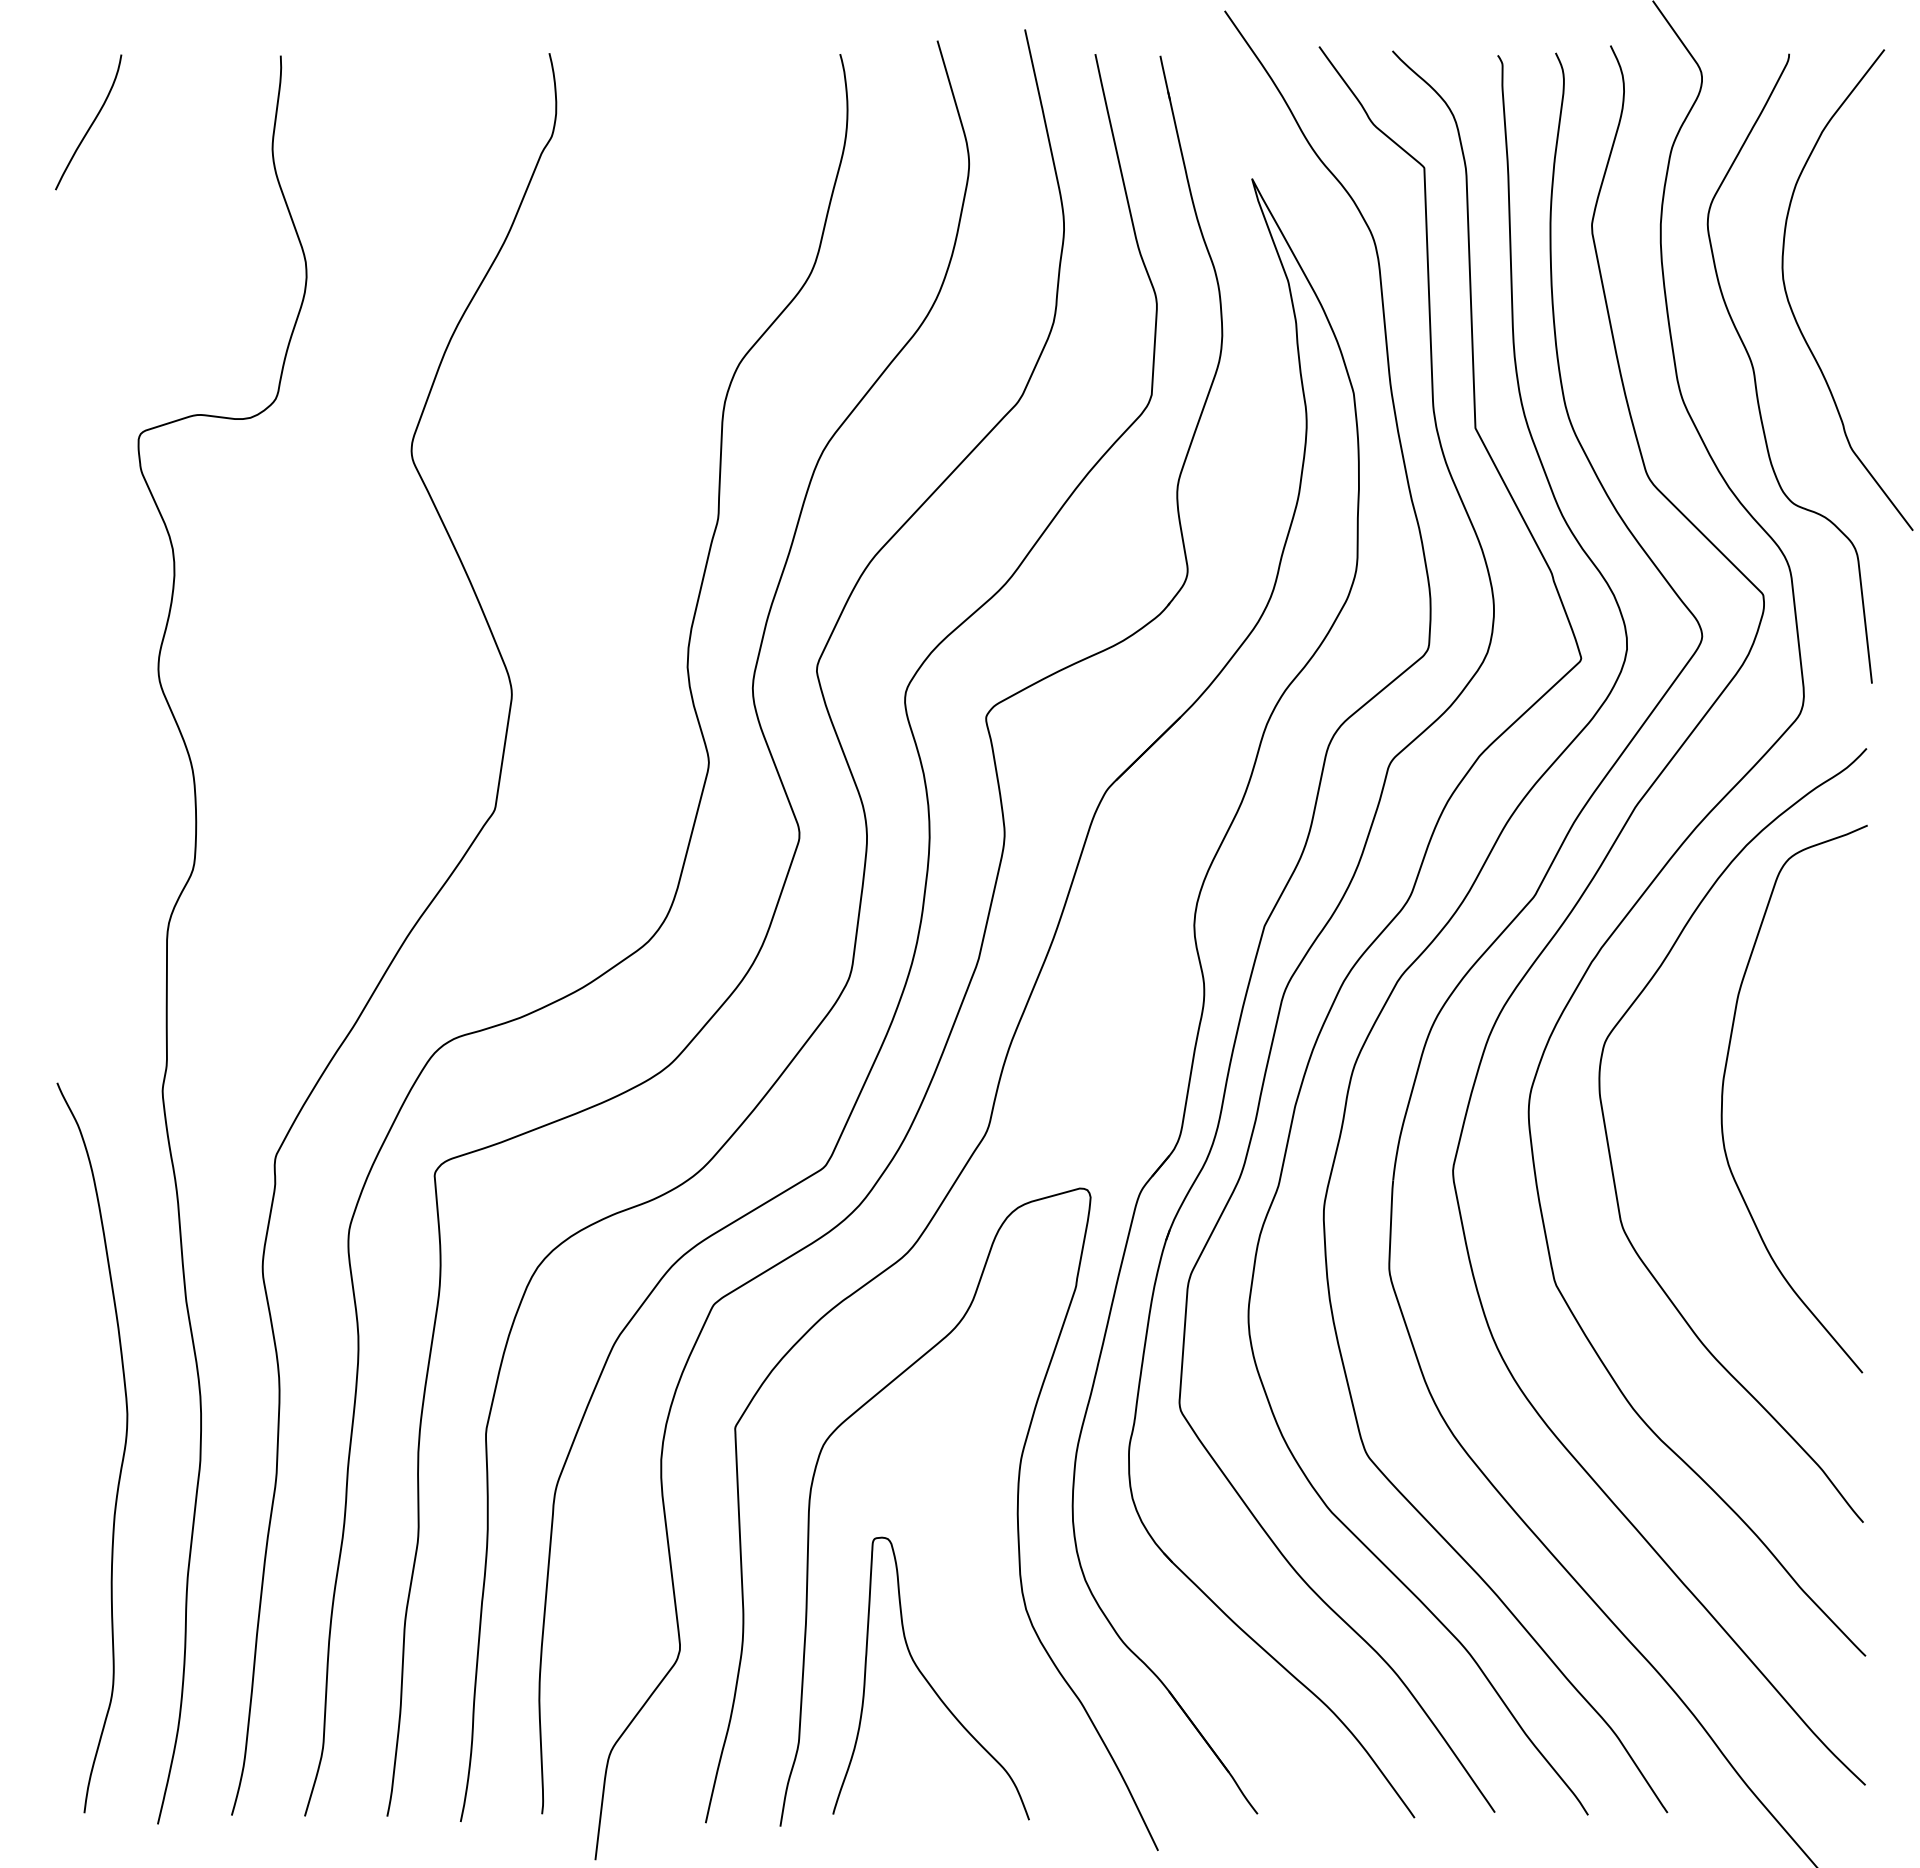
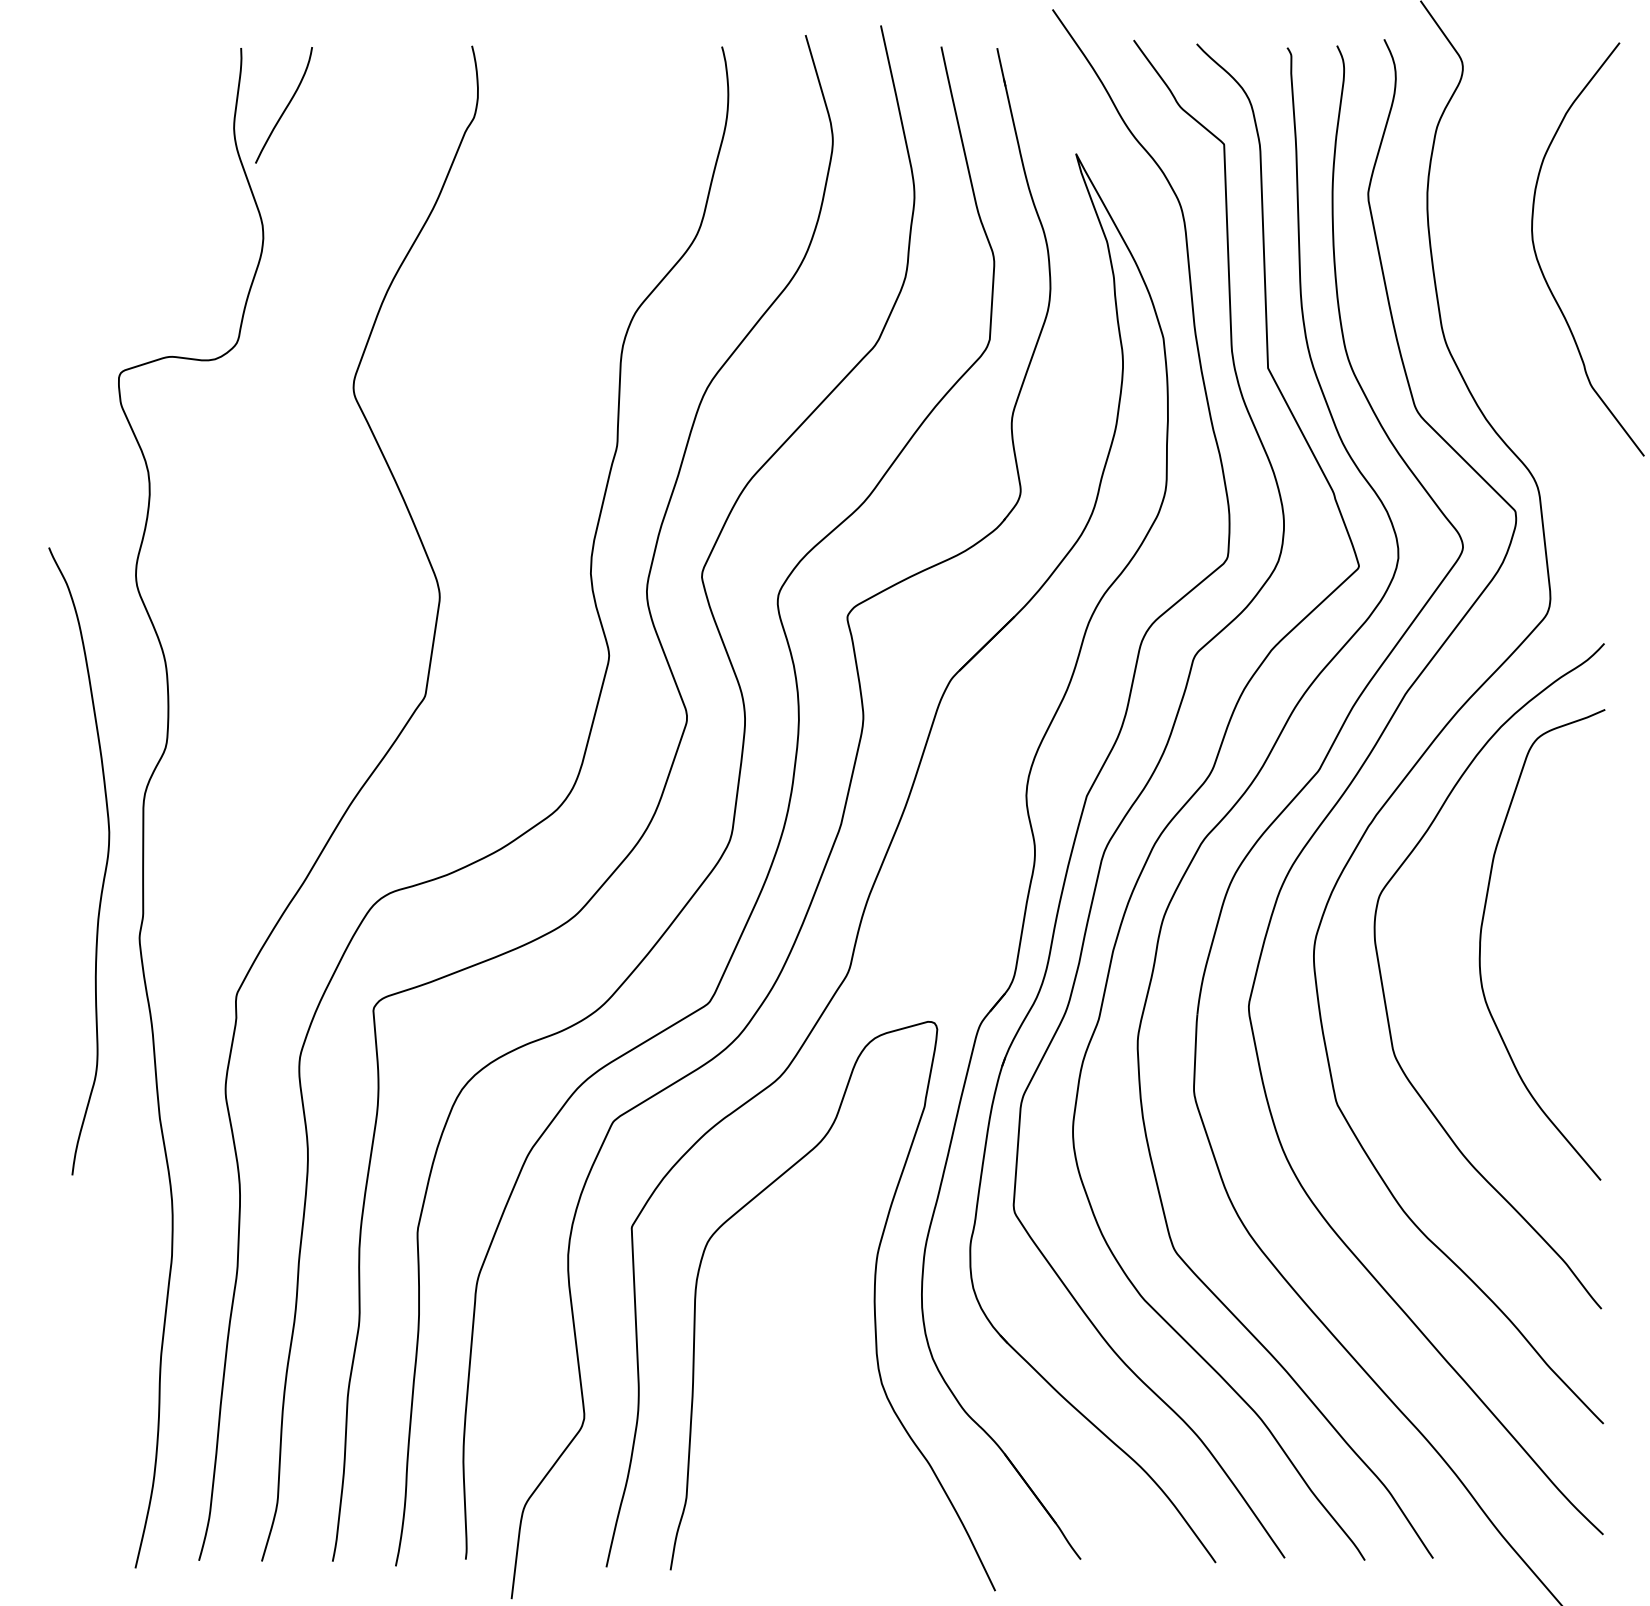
curve: (90, 124) -> (285, 107), moved
curve: (1755, 374) -> (1508, 322), removed
curve: (122, 1455) -> (105, 867), moved
curve: (927, 1679) -> (797, 1443), removed

